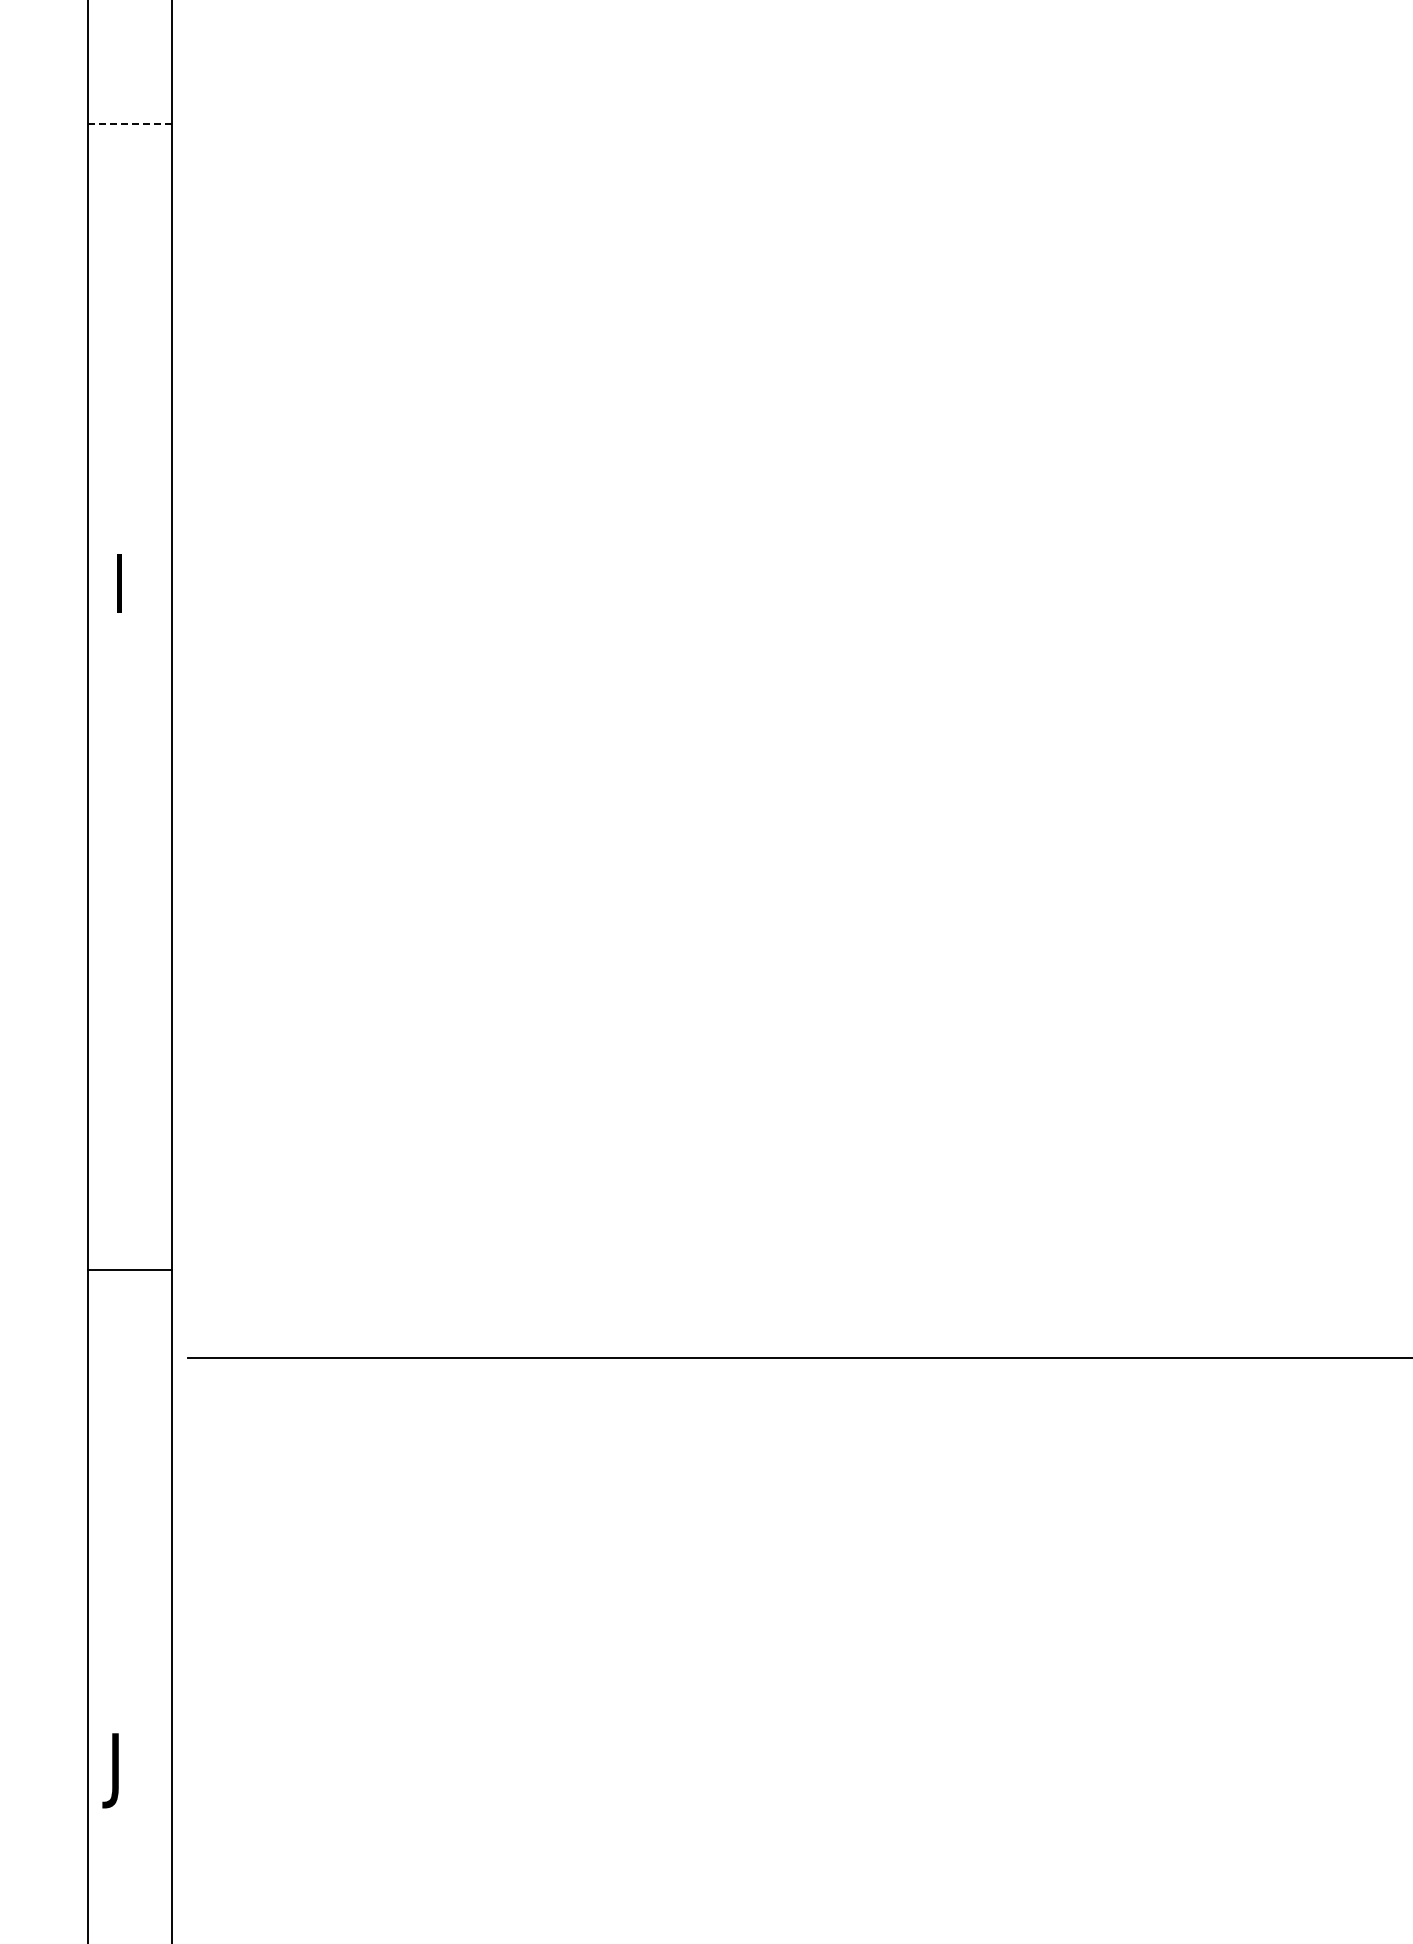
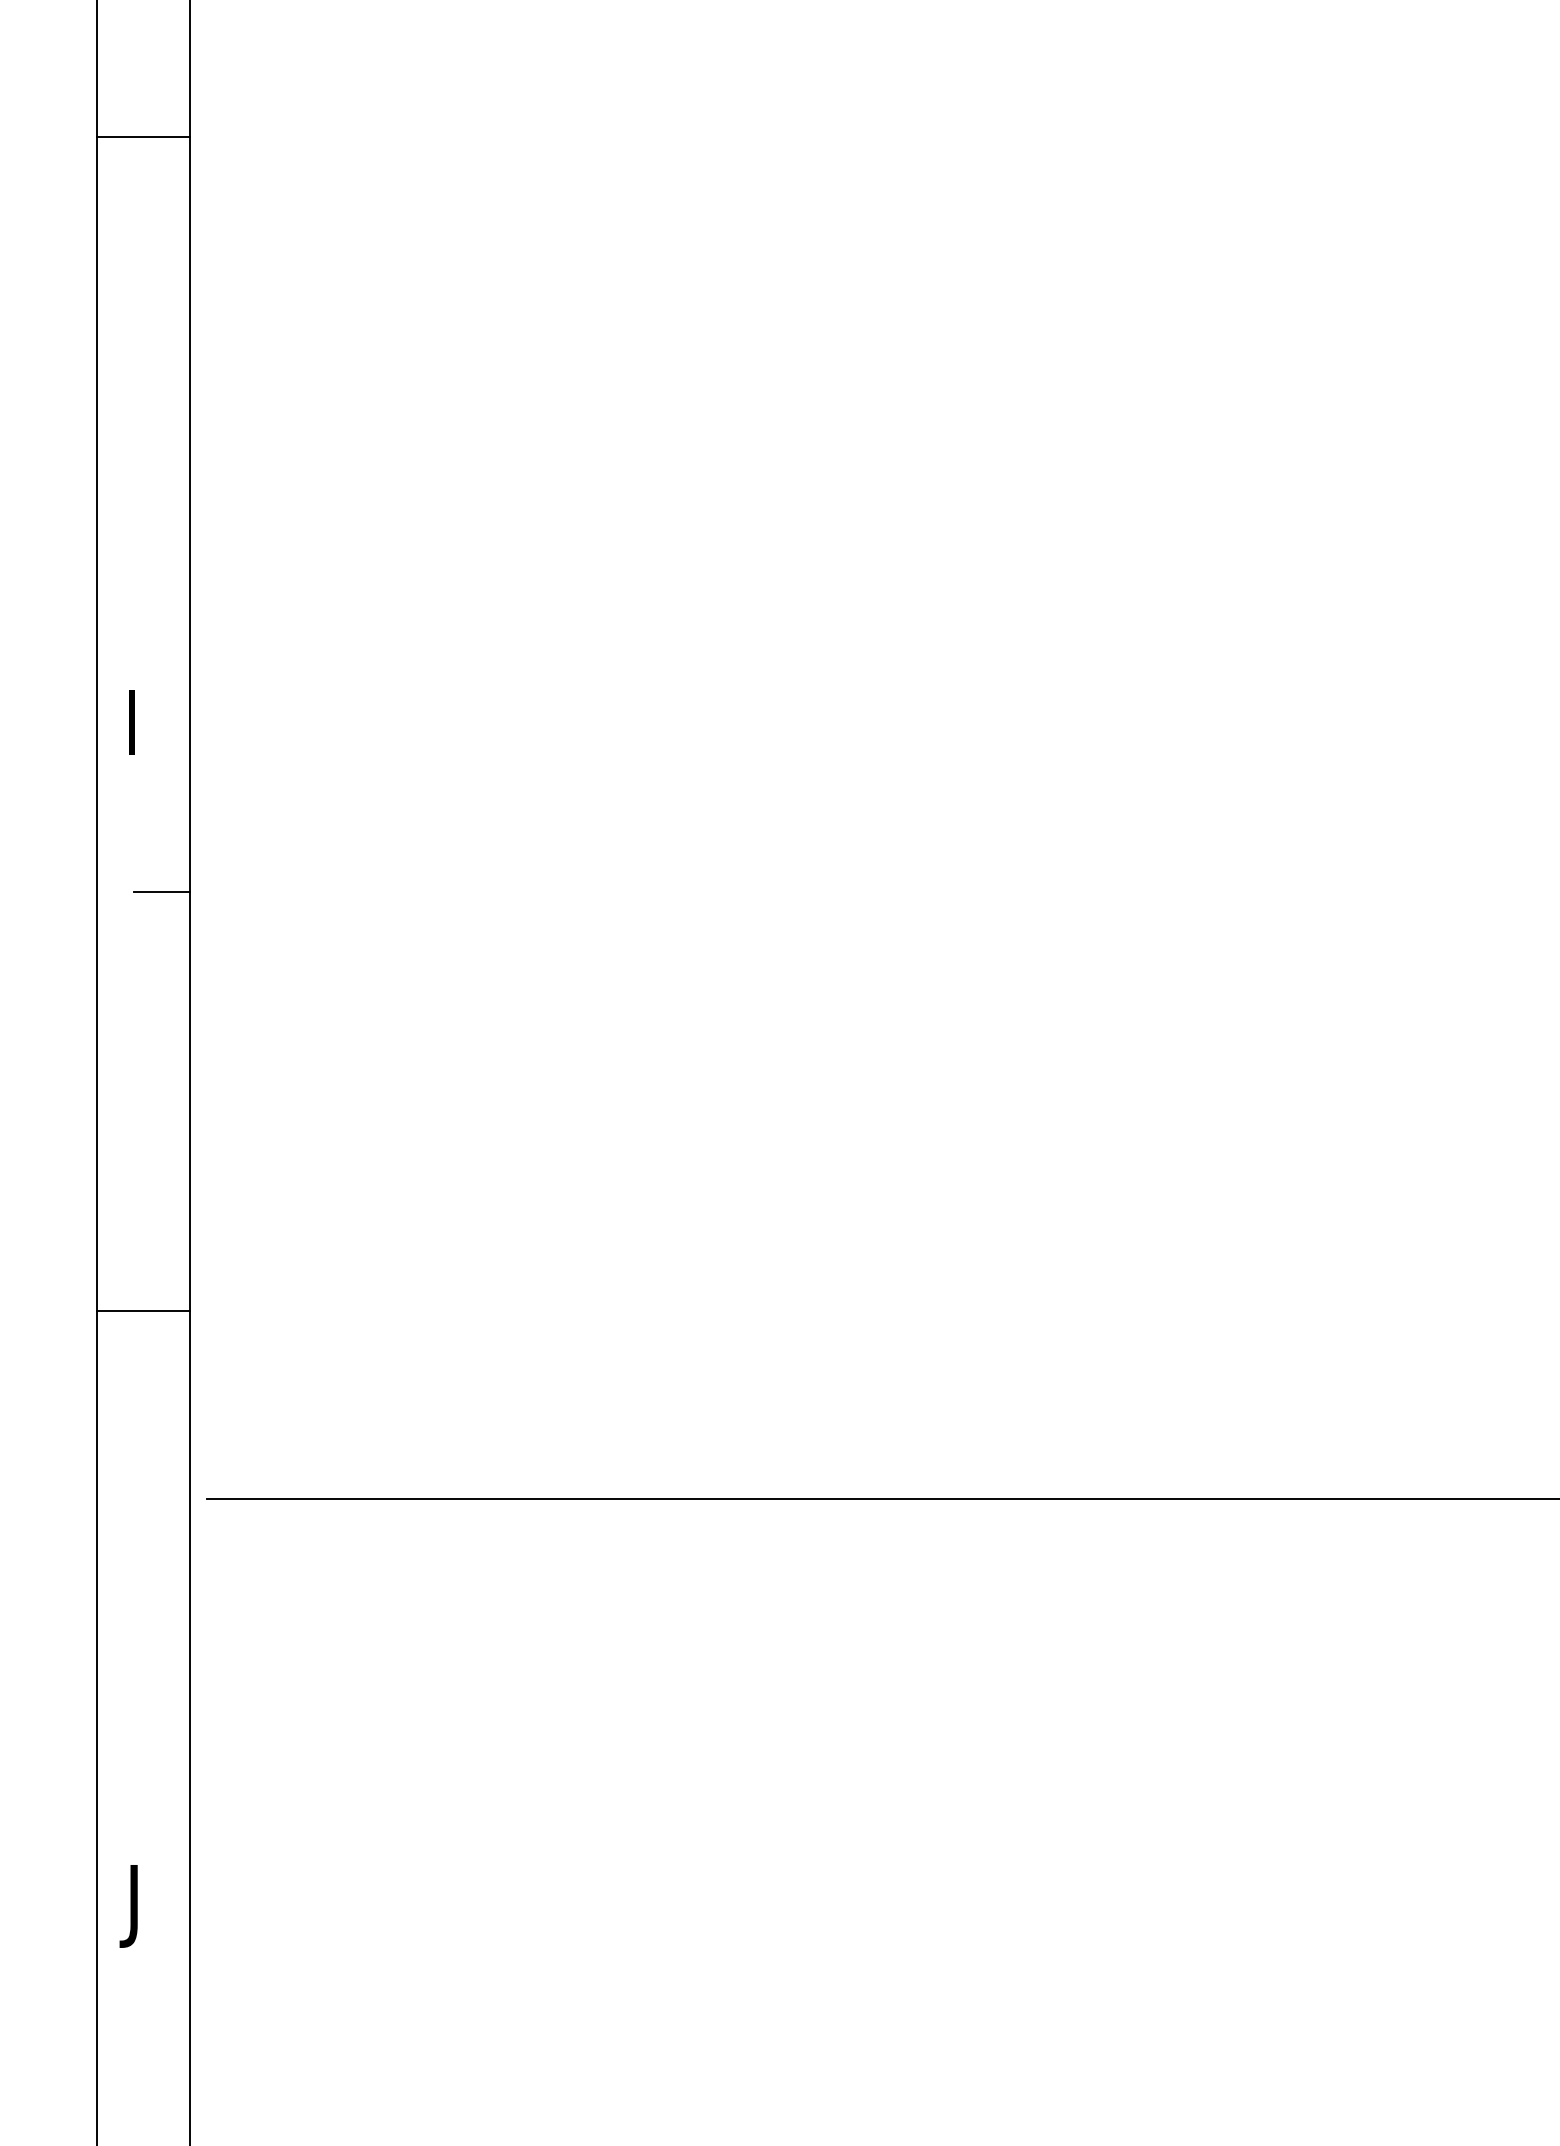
line: (129, 123) -> (142, 136), dashed -> solid
text: (119, 583) -> (131, 722), moved
line: (146, 808) -> (161, 892), added
line: (129, 1269) -> (142, 1310), moved
text: (110, 1770) -> (128, 1906), moved

